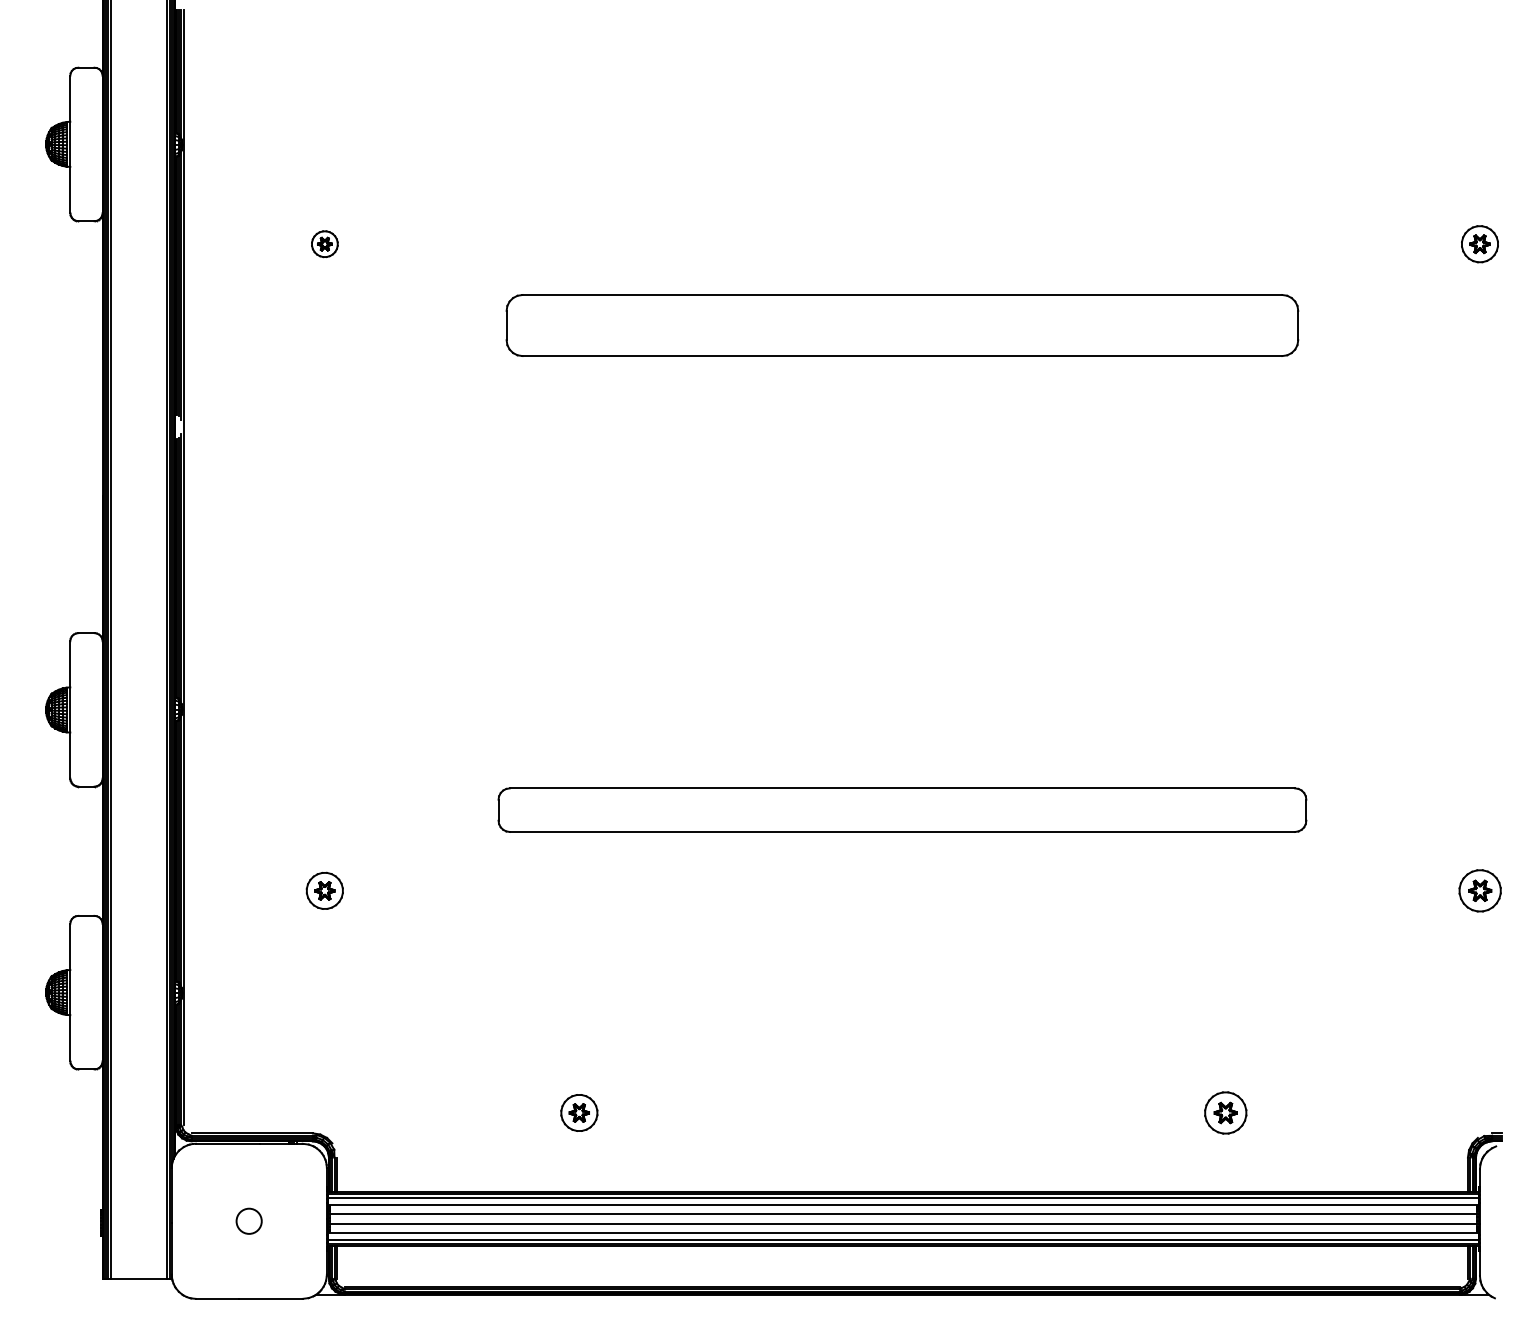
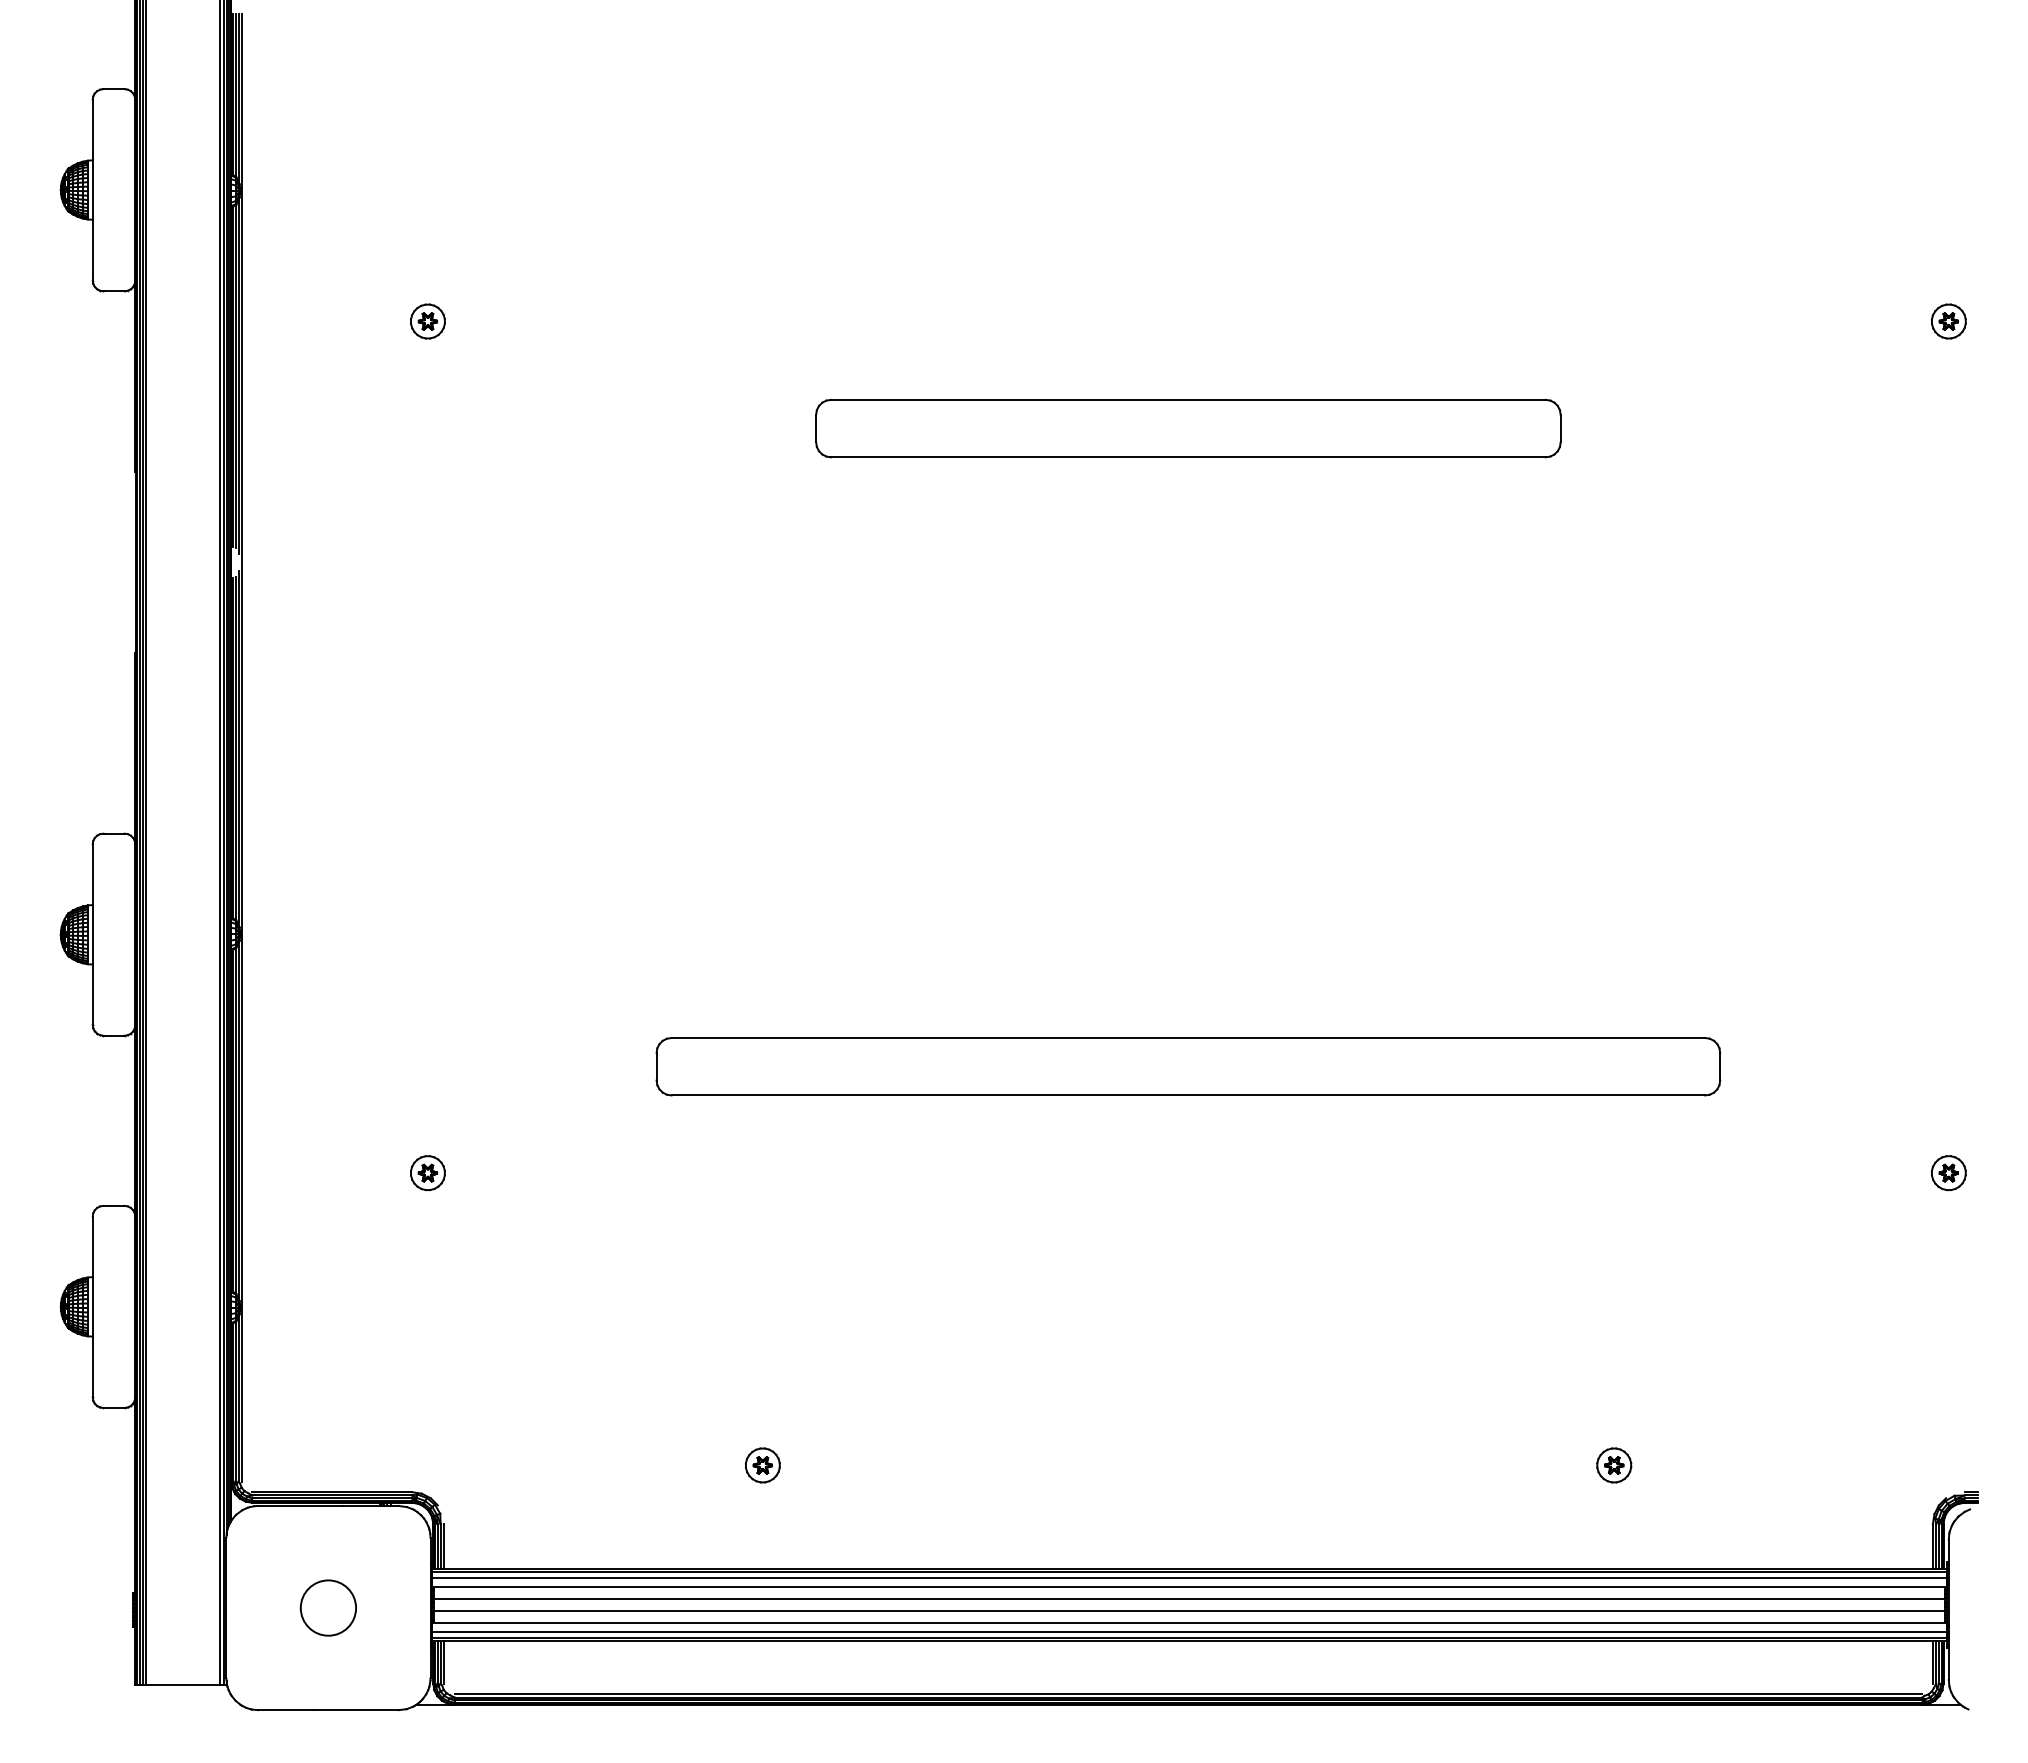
part: (1479, 244) -> (1948, 321), size x0.71
part: (902, 325) -> (1188, 428), size x0.71
part: (324, 891) -> (427, 1173), size x0.71
part: (1479, 891) -> (1948, 1173), size x0.62
part: (578, 1113) -> (762, 1465), size x0.71
part: (1226, 1113) -> (1614, 1465), size x0.62
circle: (248, 1220) -> (327, 1607), size x1.67

